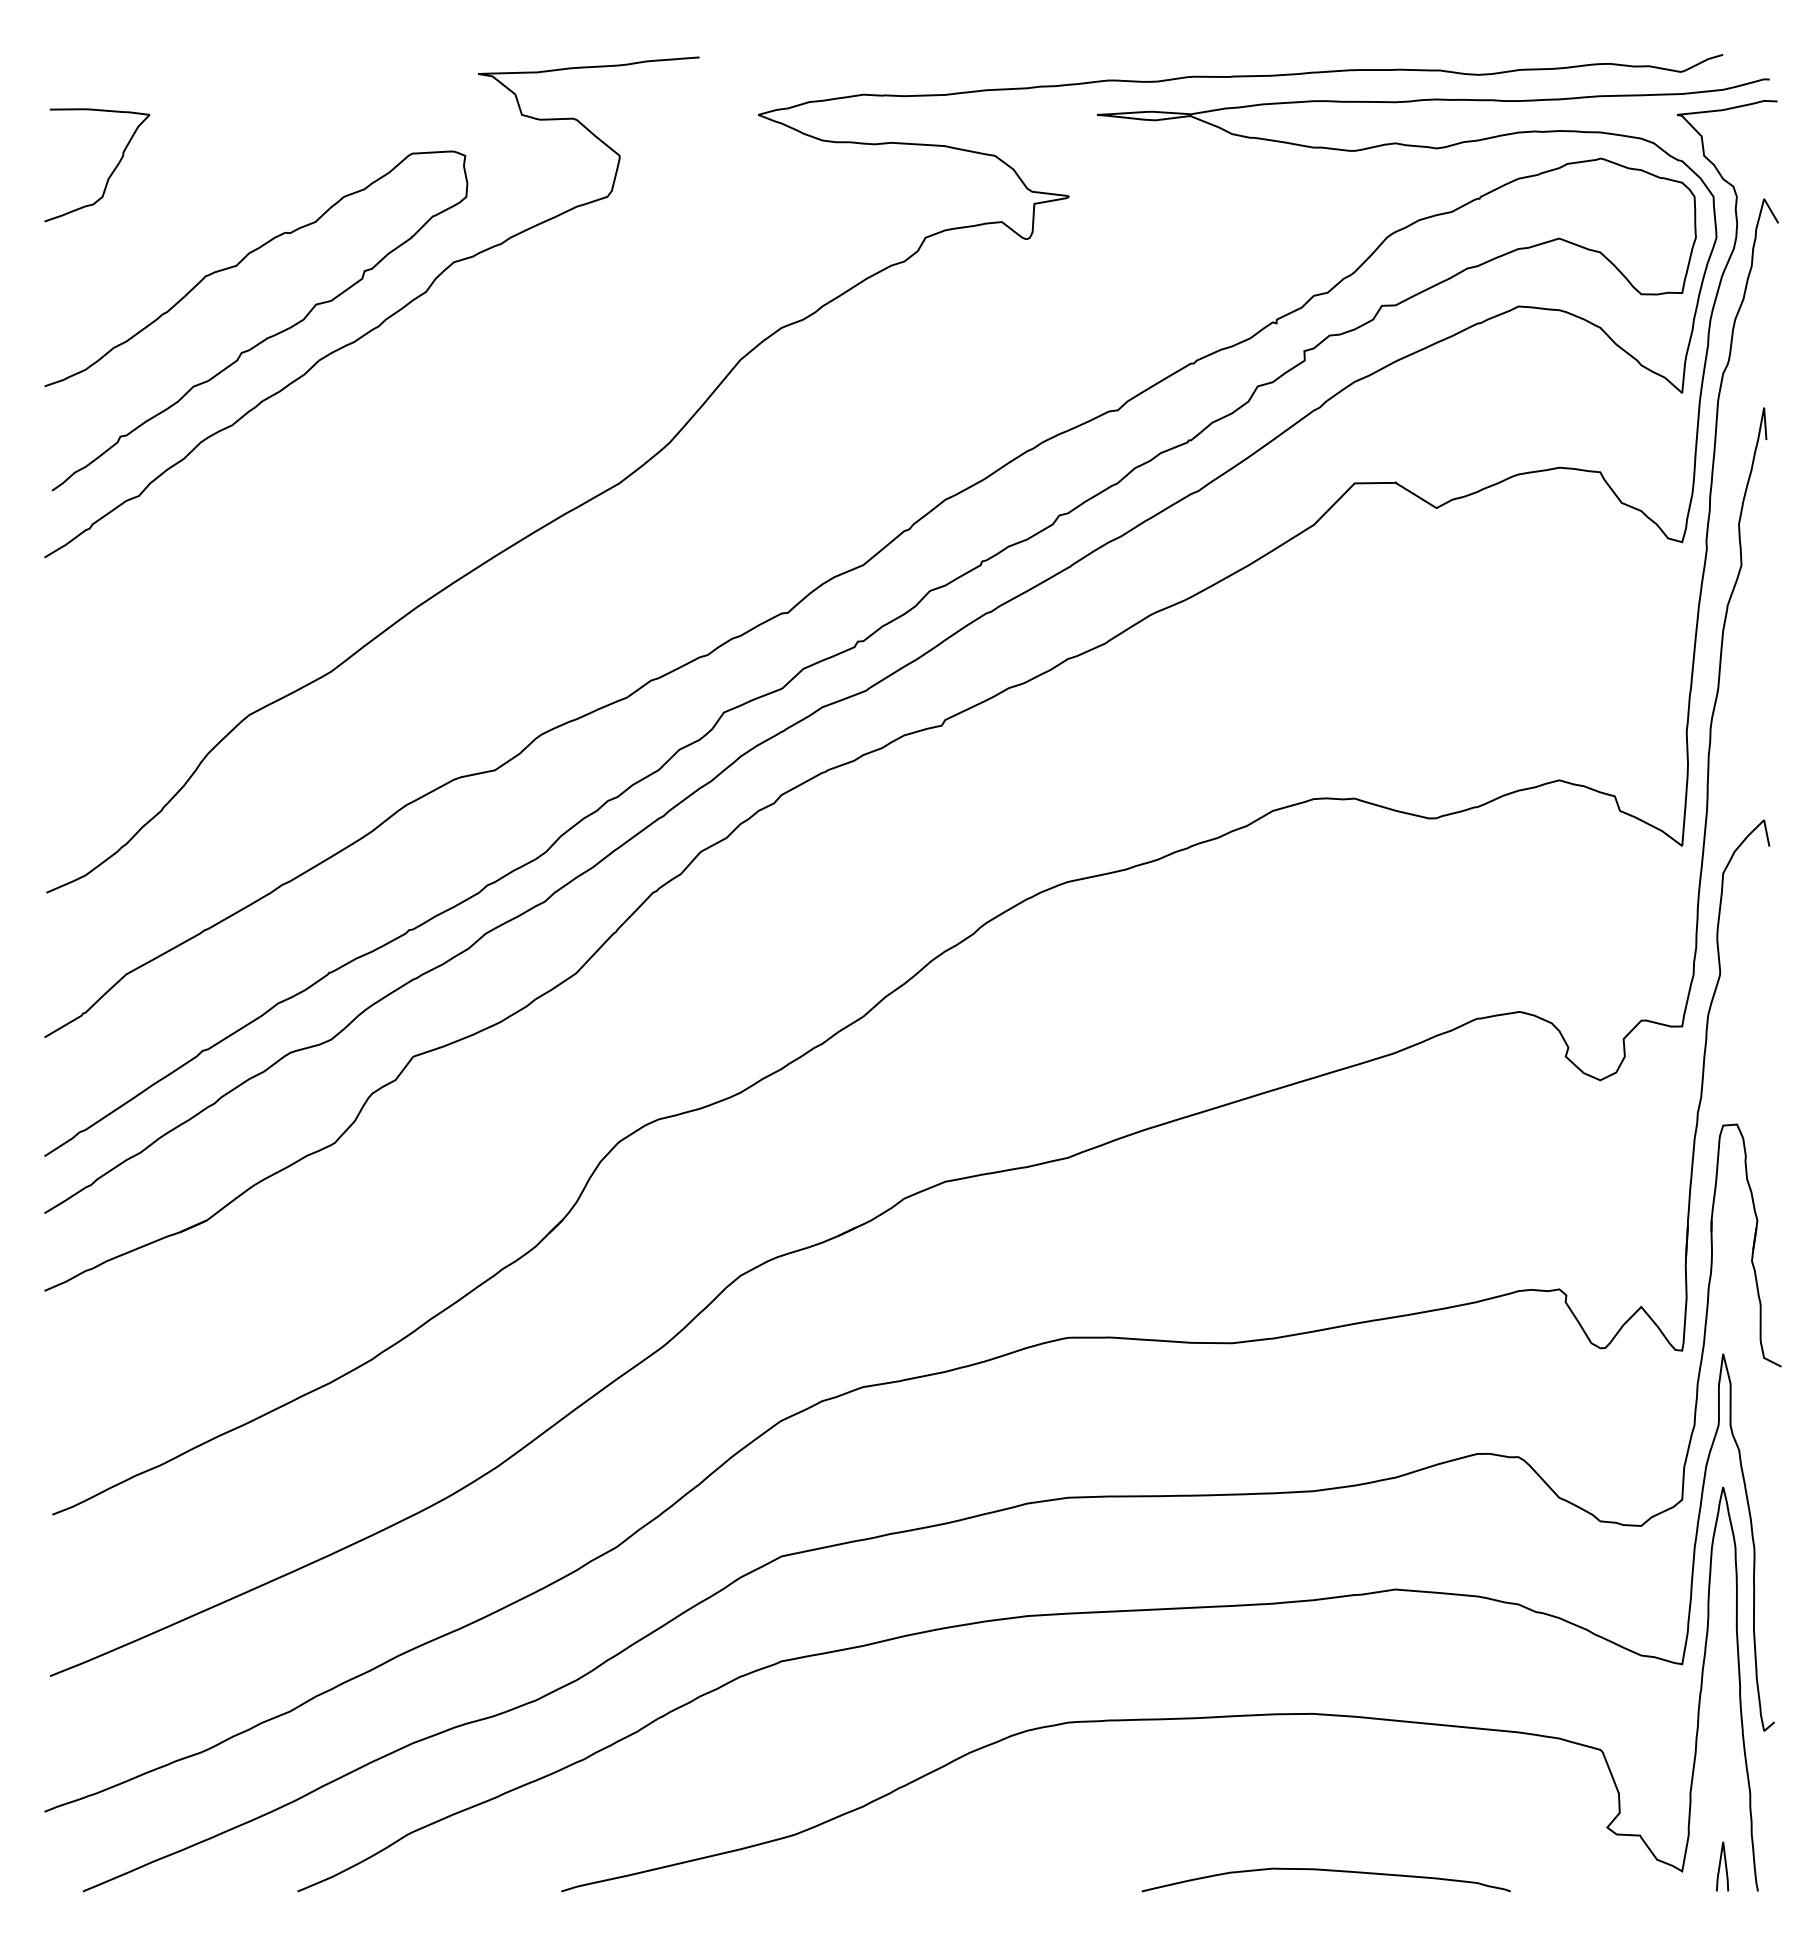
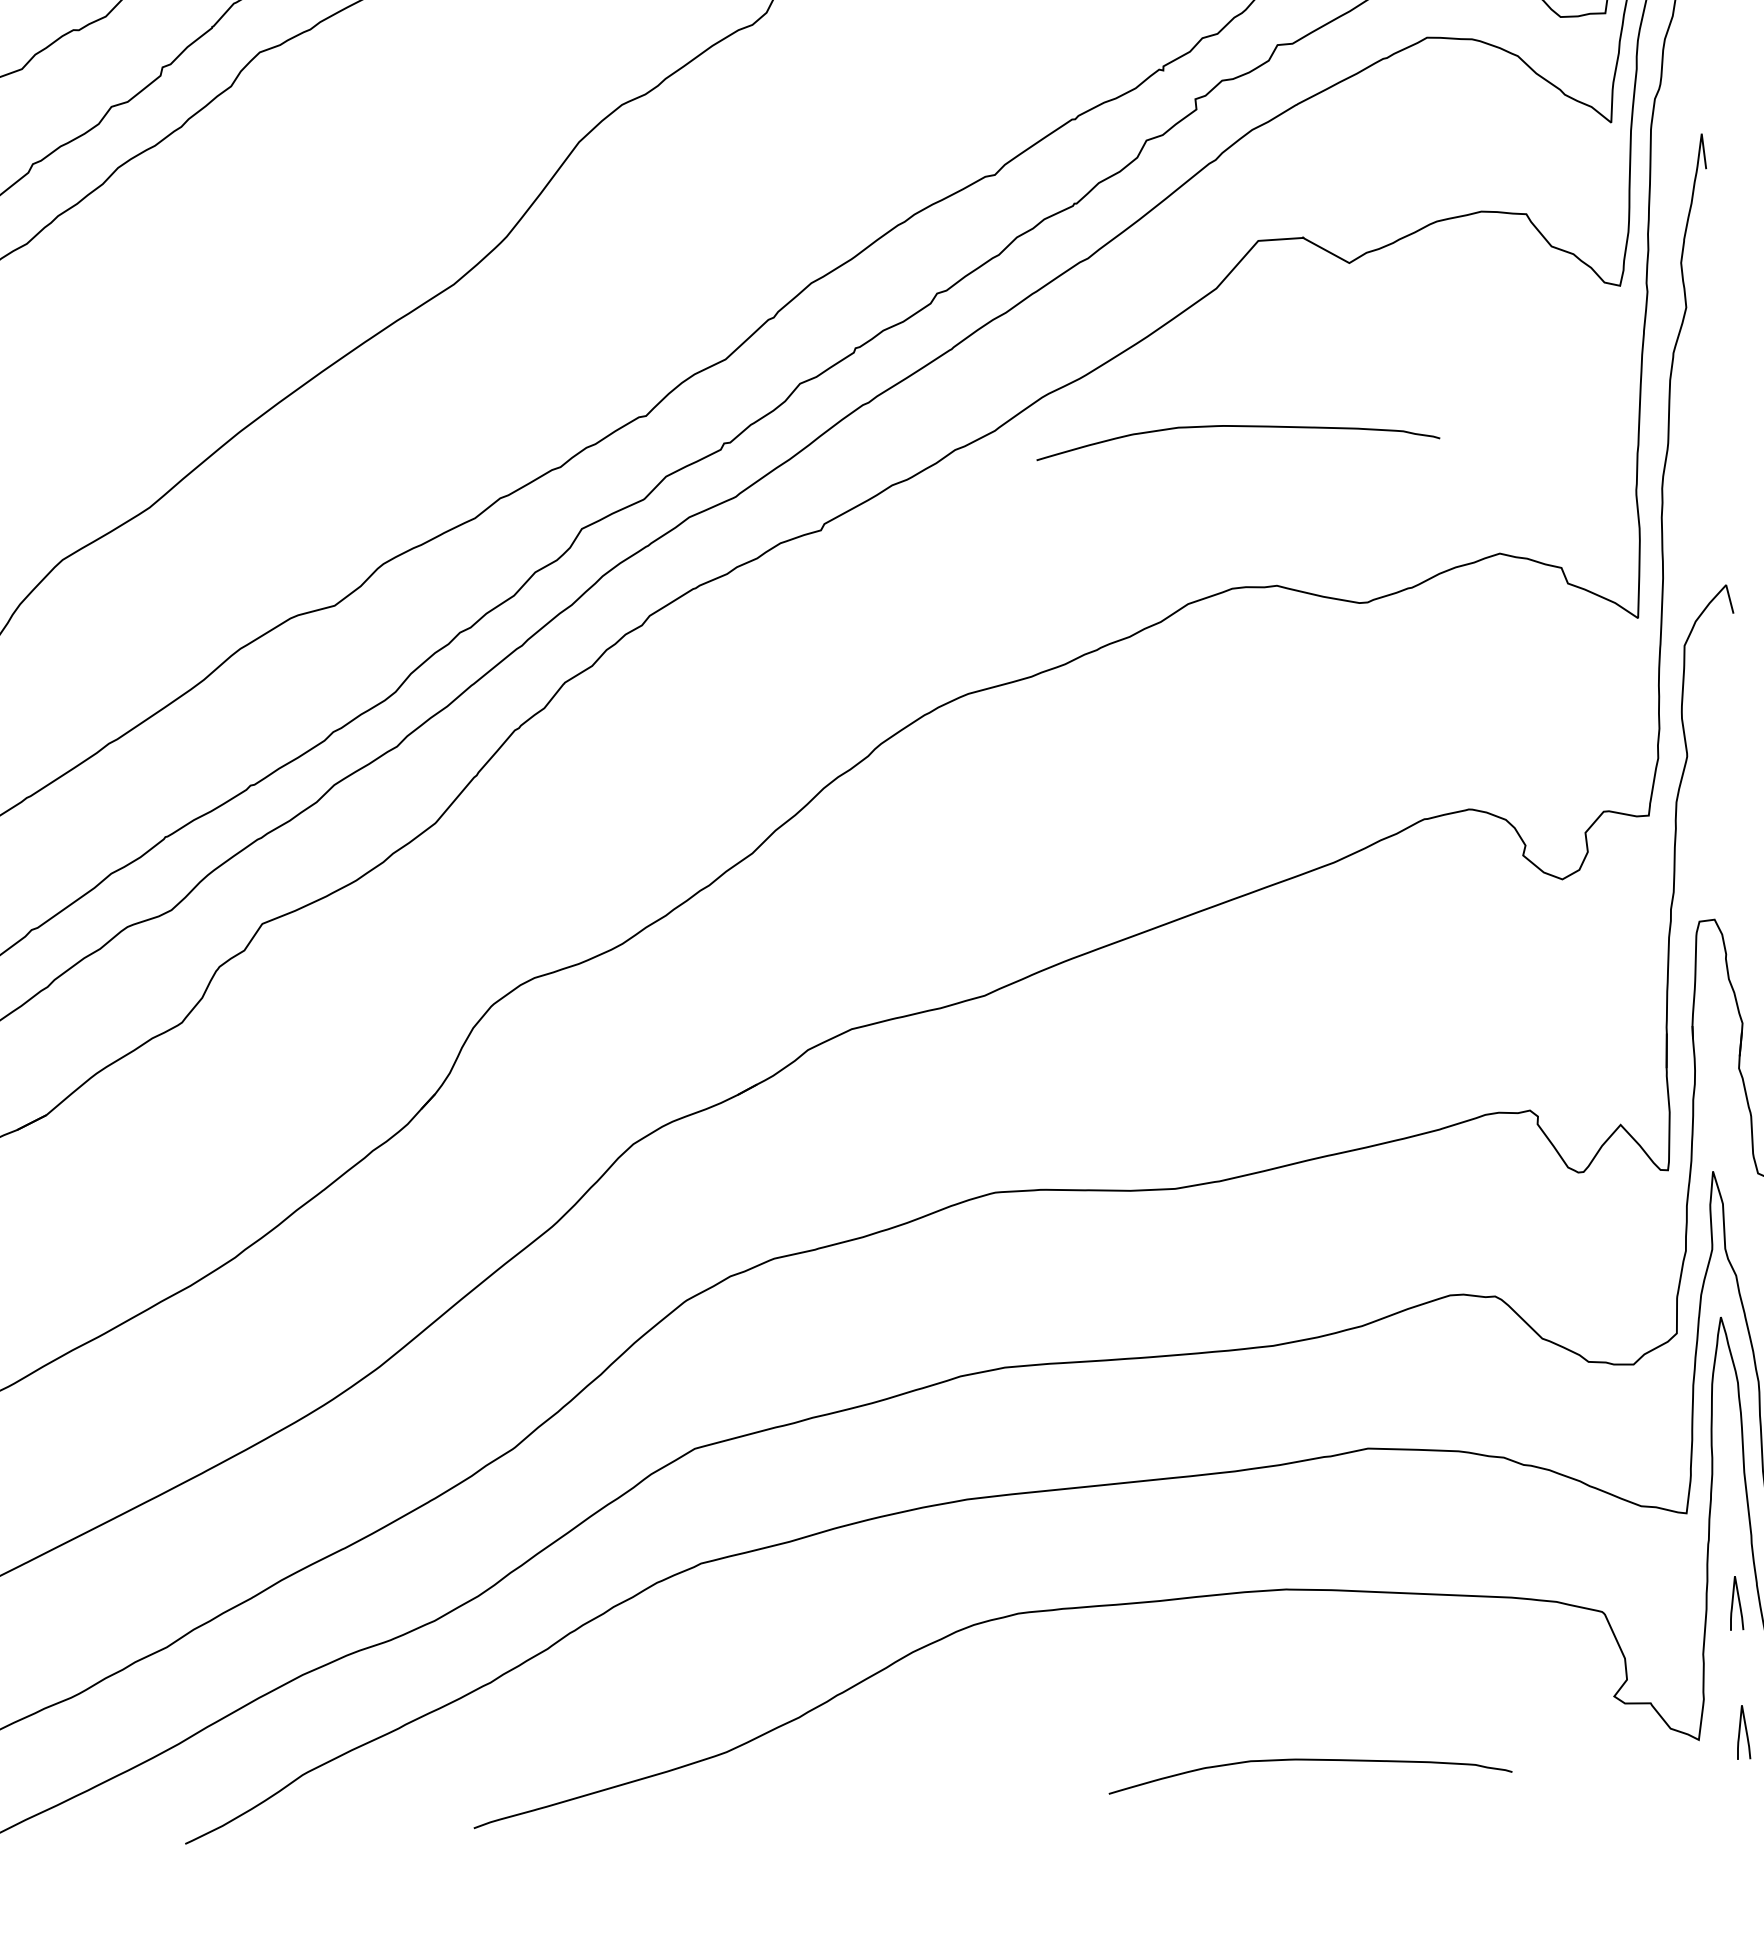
curve: (1327, 652) -> (1238, 427), added
curve: (1720, 1748) -> (1733, 1603), added

